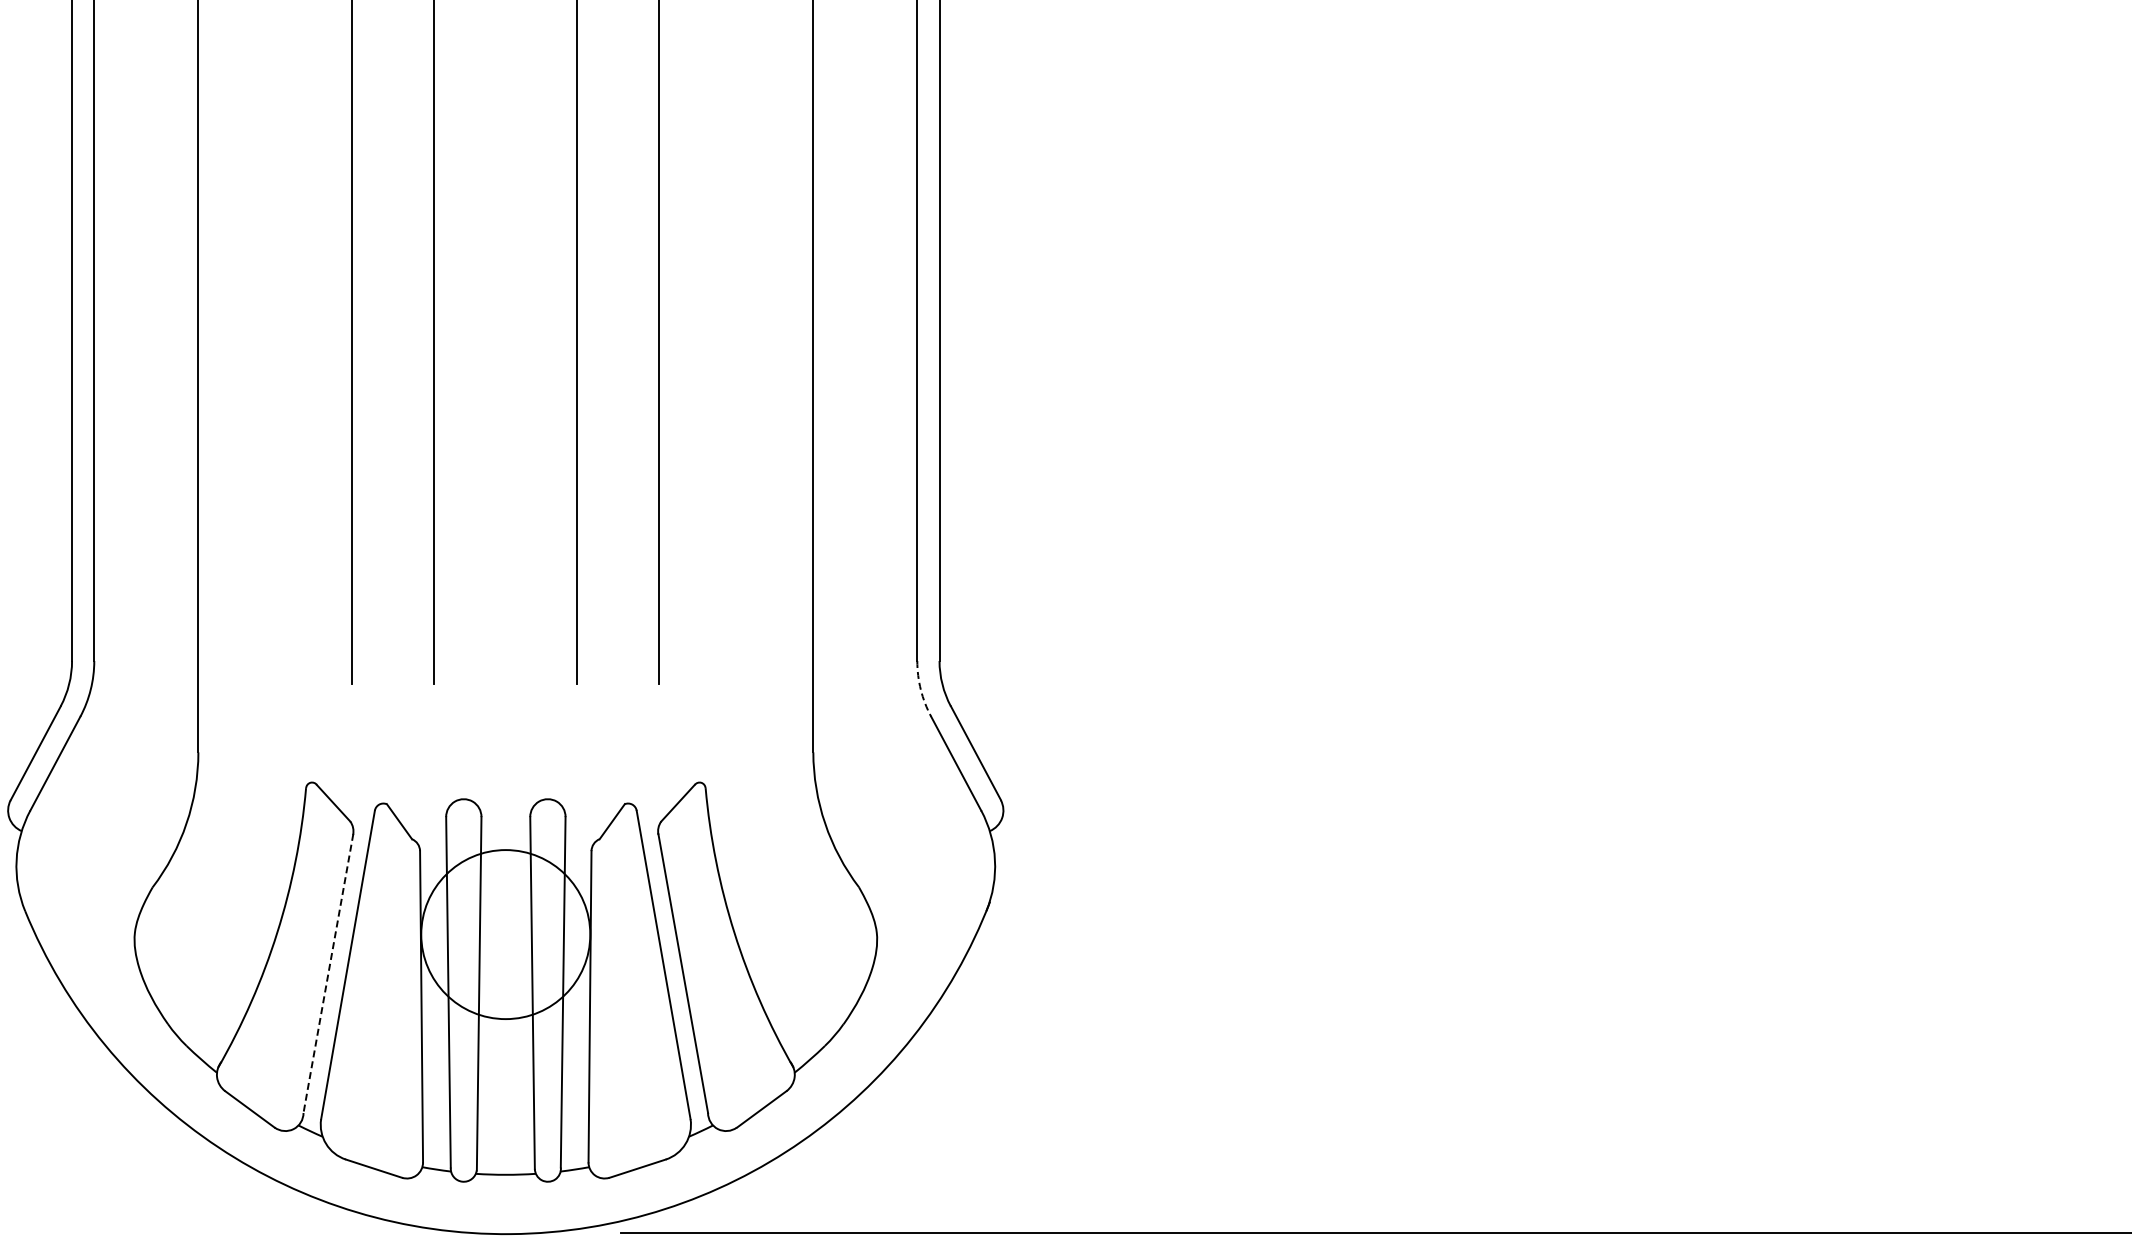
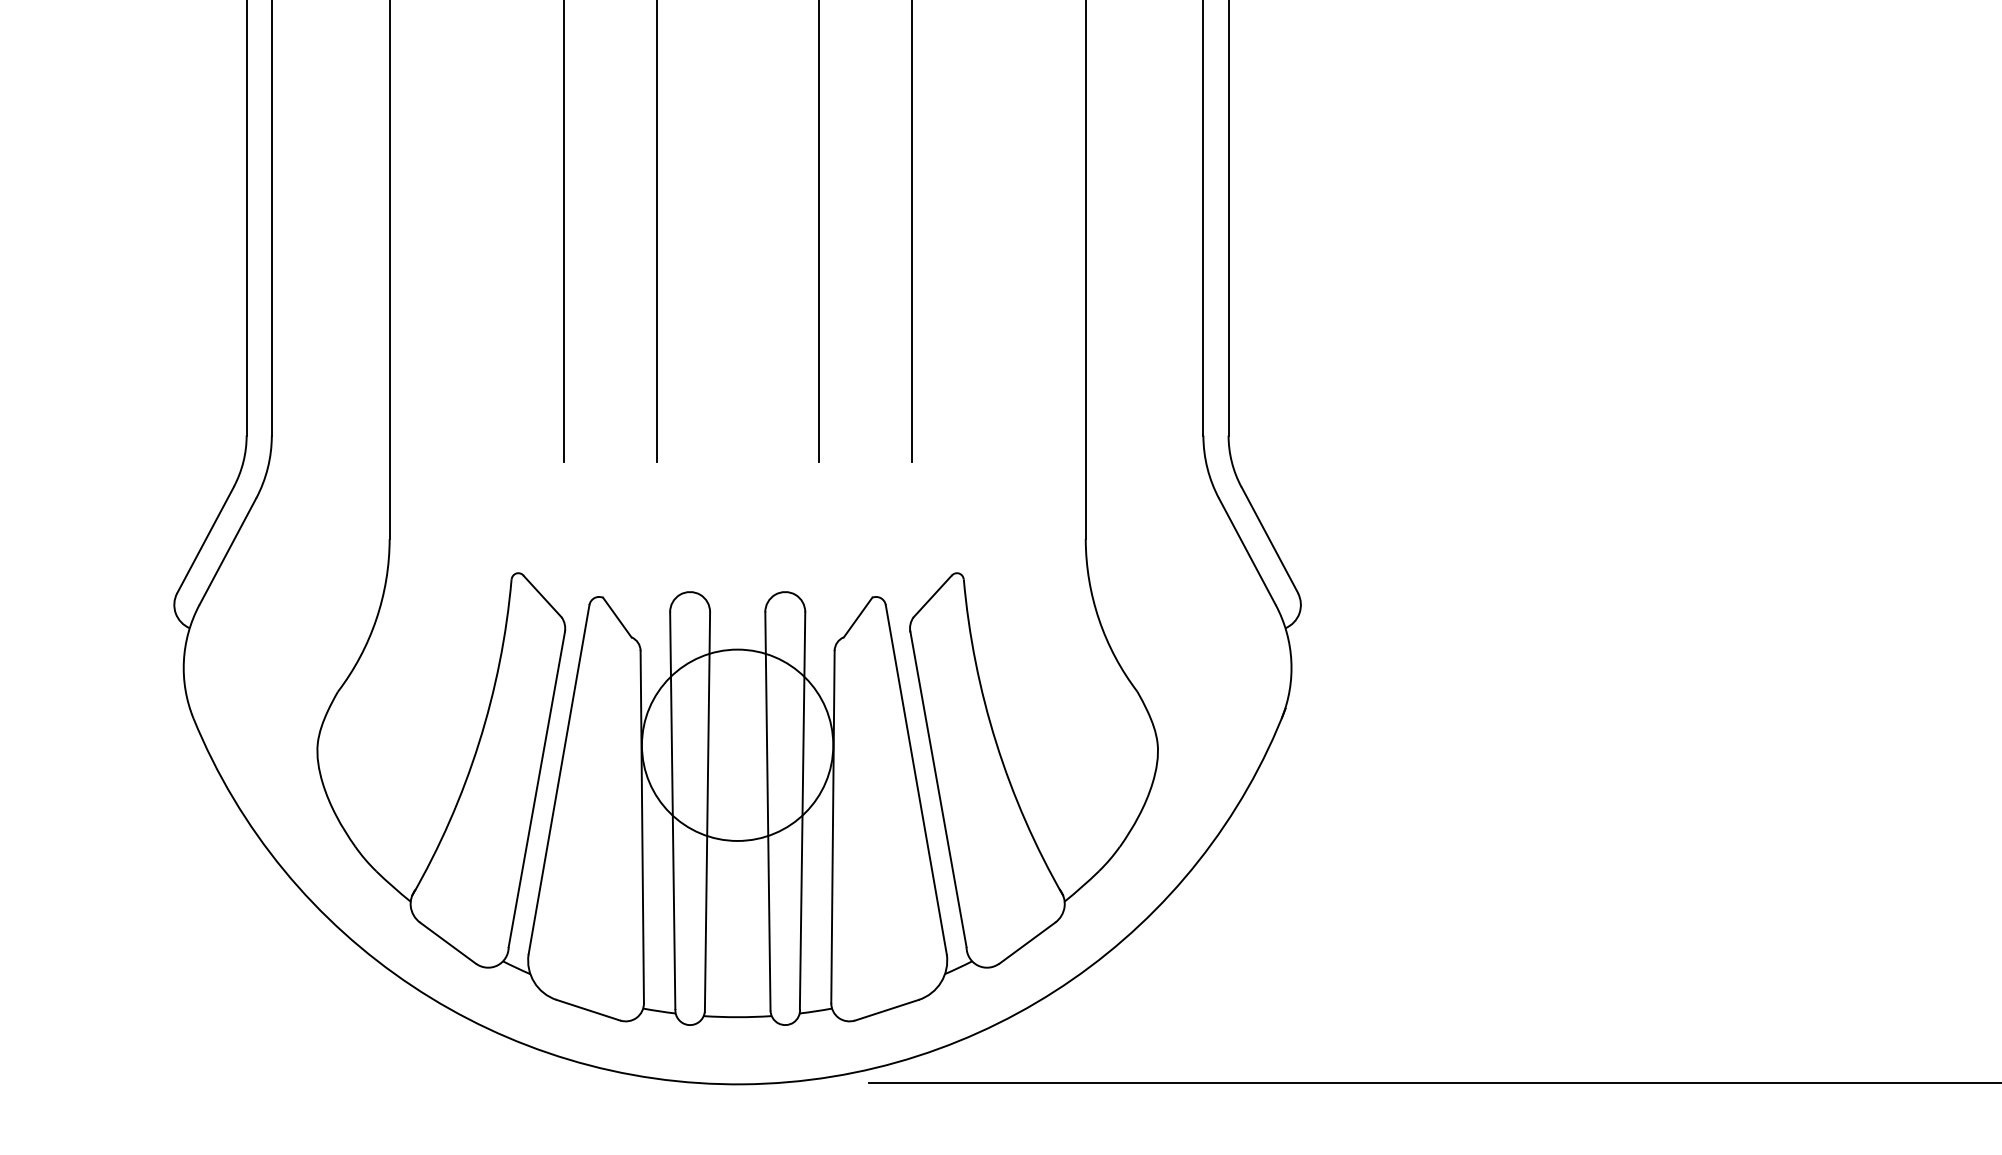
arc: (920, 689) -> (1207, 467), dashed -> solid
line: (328, 973) -> (536, 789), dashed -> solid

